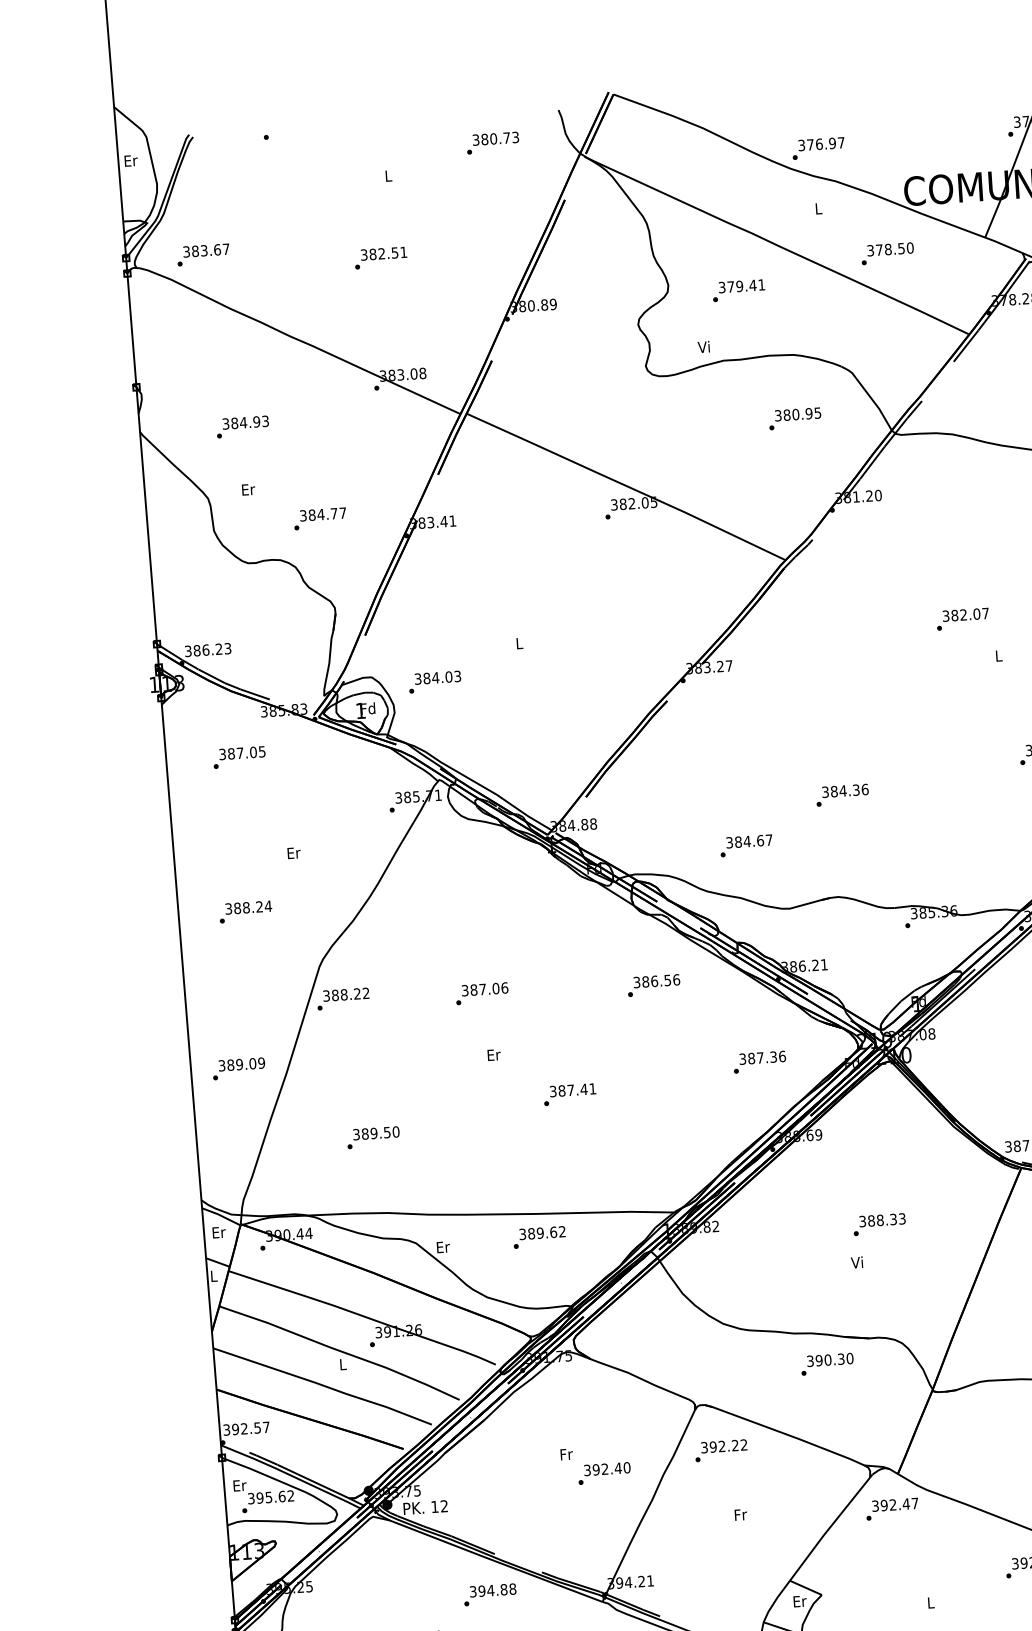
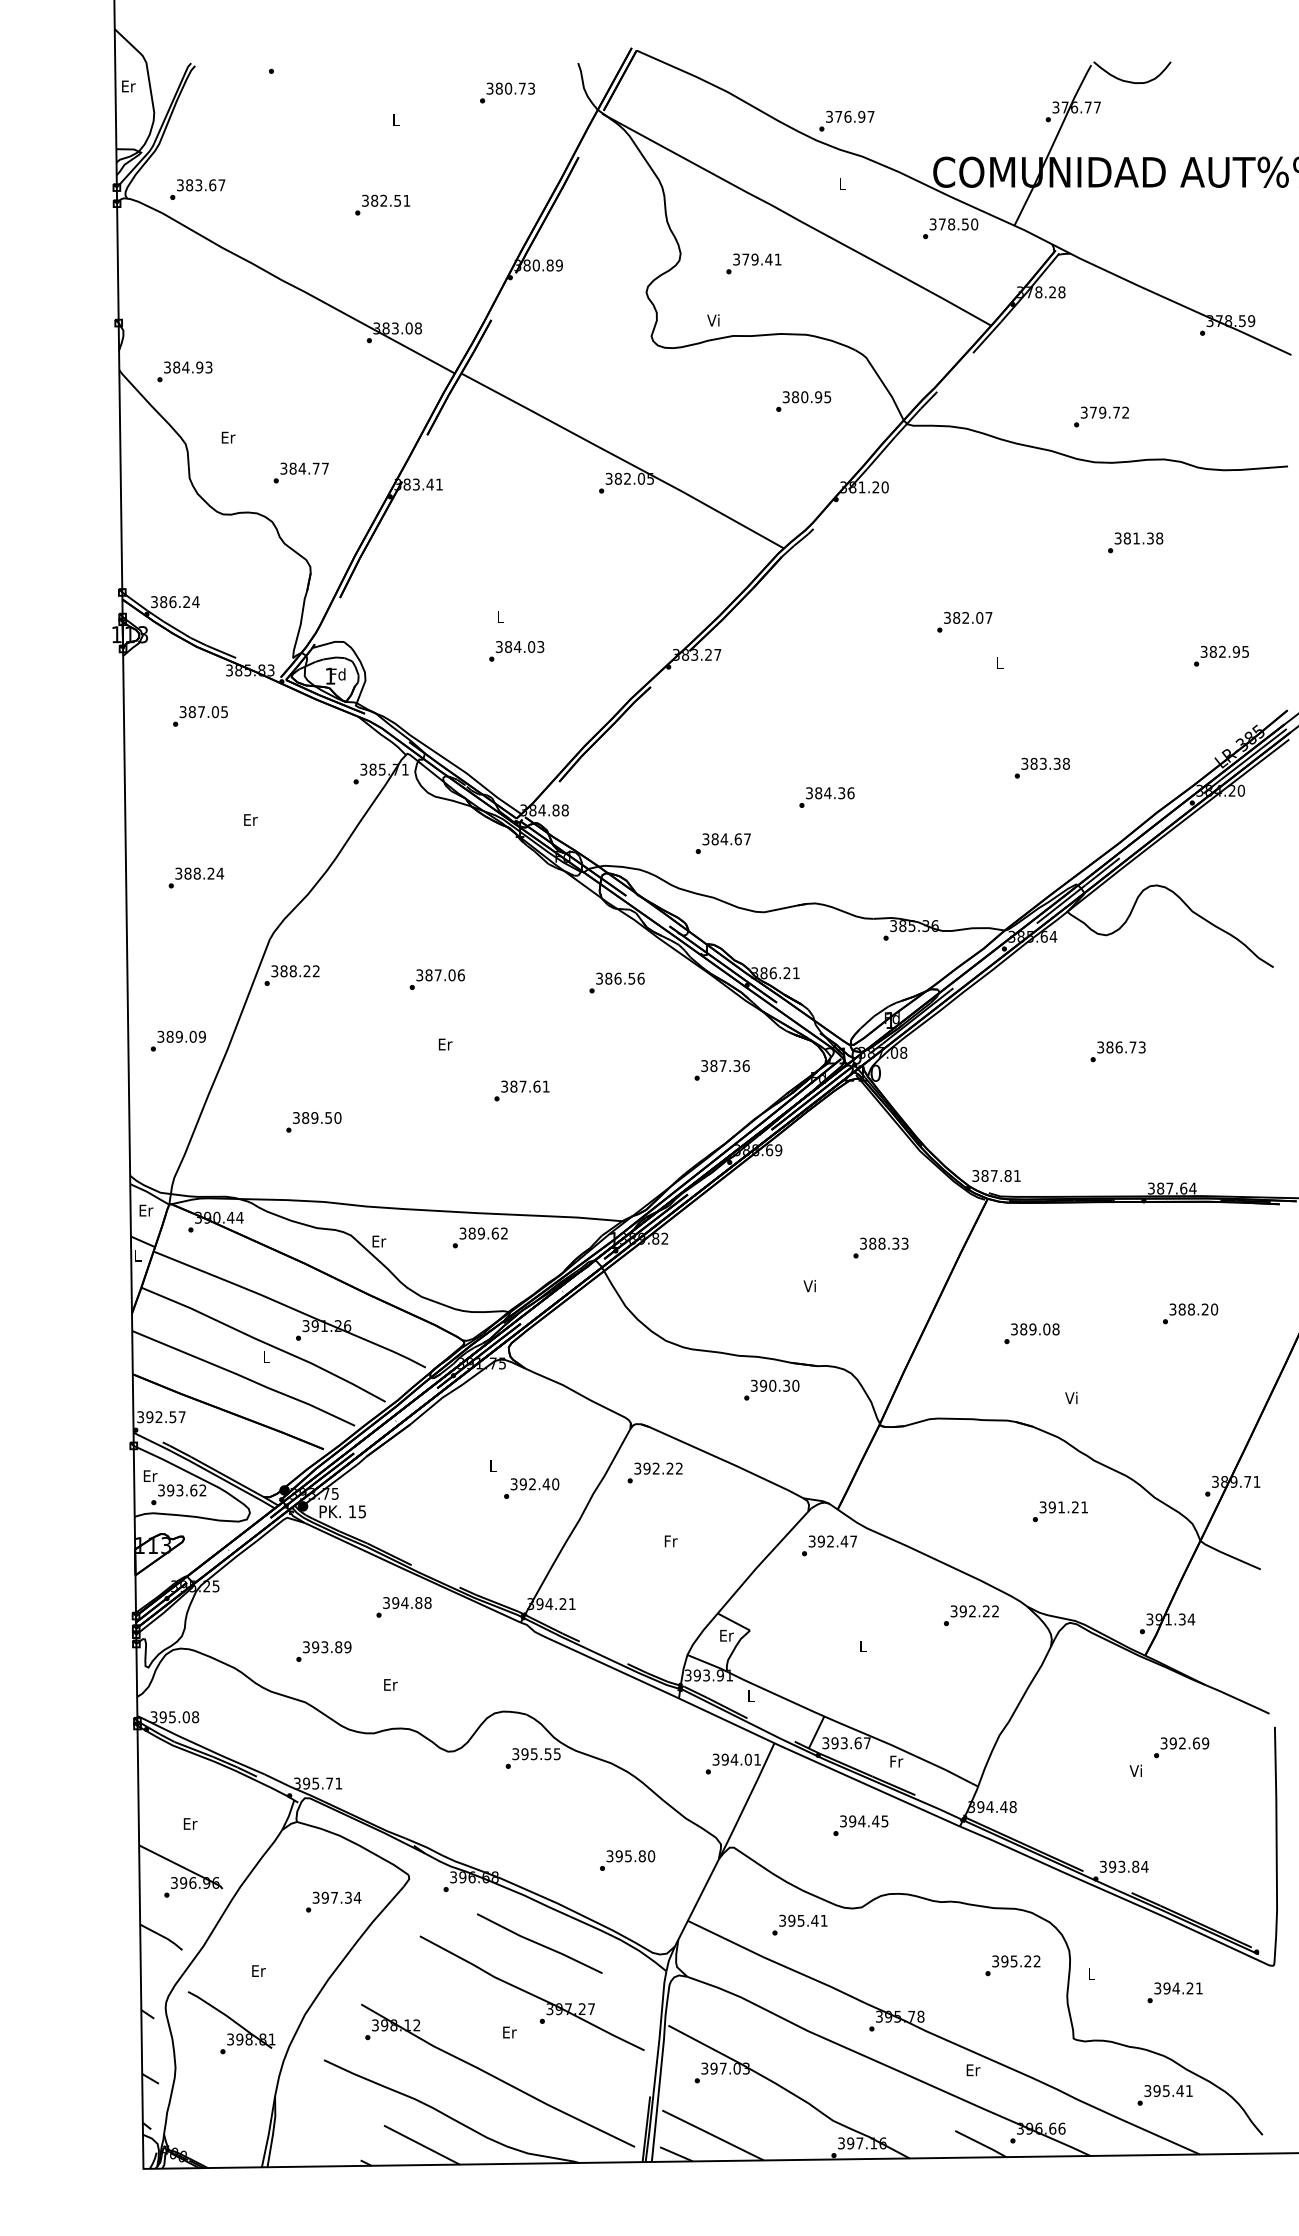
text: (887, 253) -> (950, 228), moved
text: (242, 426) -> (184, 371), moved
text: (227, 649) -> (195, 602), 386.23 -> 386.24
text: (434, 682) -> (516, 651), moved
text: (583, 1089) -> (536, 1086), 387.41 -> 387.61
text: (879, 1224) -> (880, 1247), moved
text: (566, 1454) -> (493, 1466), Fr -> L
text: (268, 1496) -> (179, 1489), 395.62 -> 393.62
text: (443, 1506) -> (361, 1511), 12 -> 15

